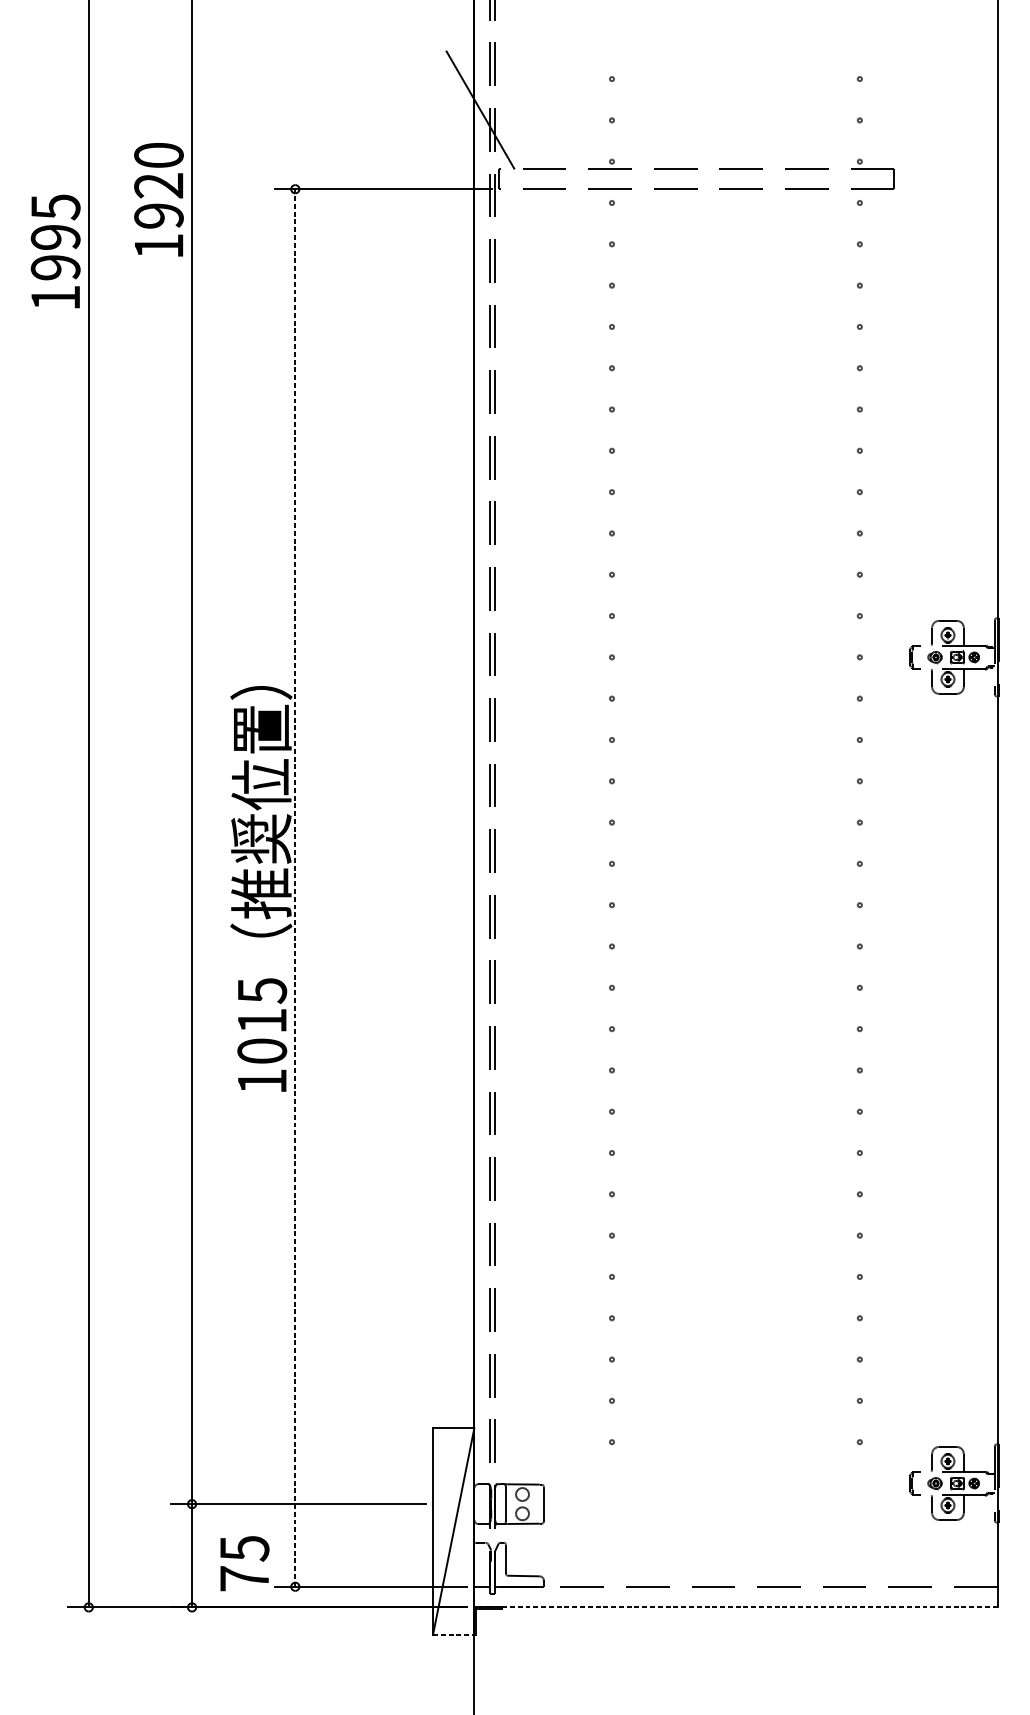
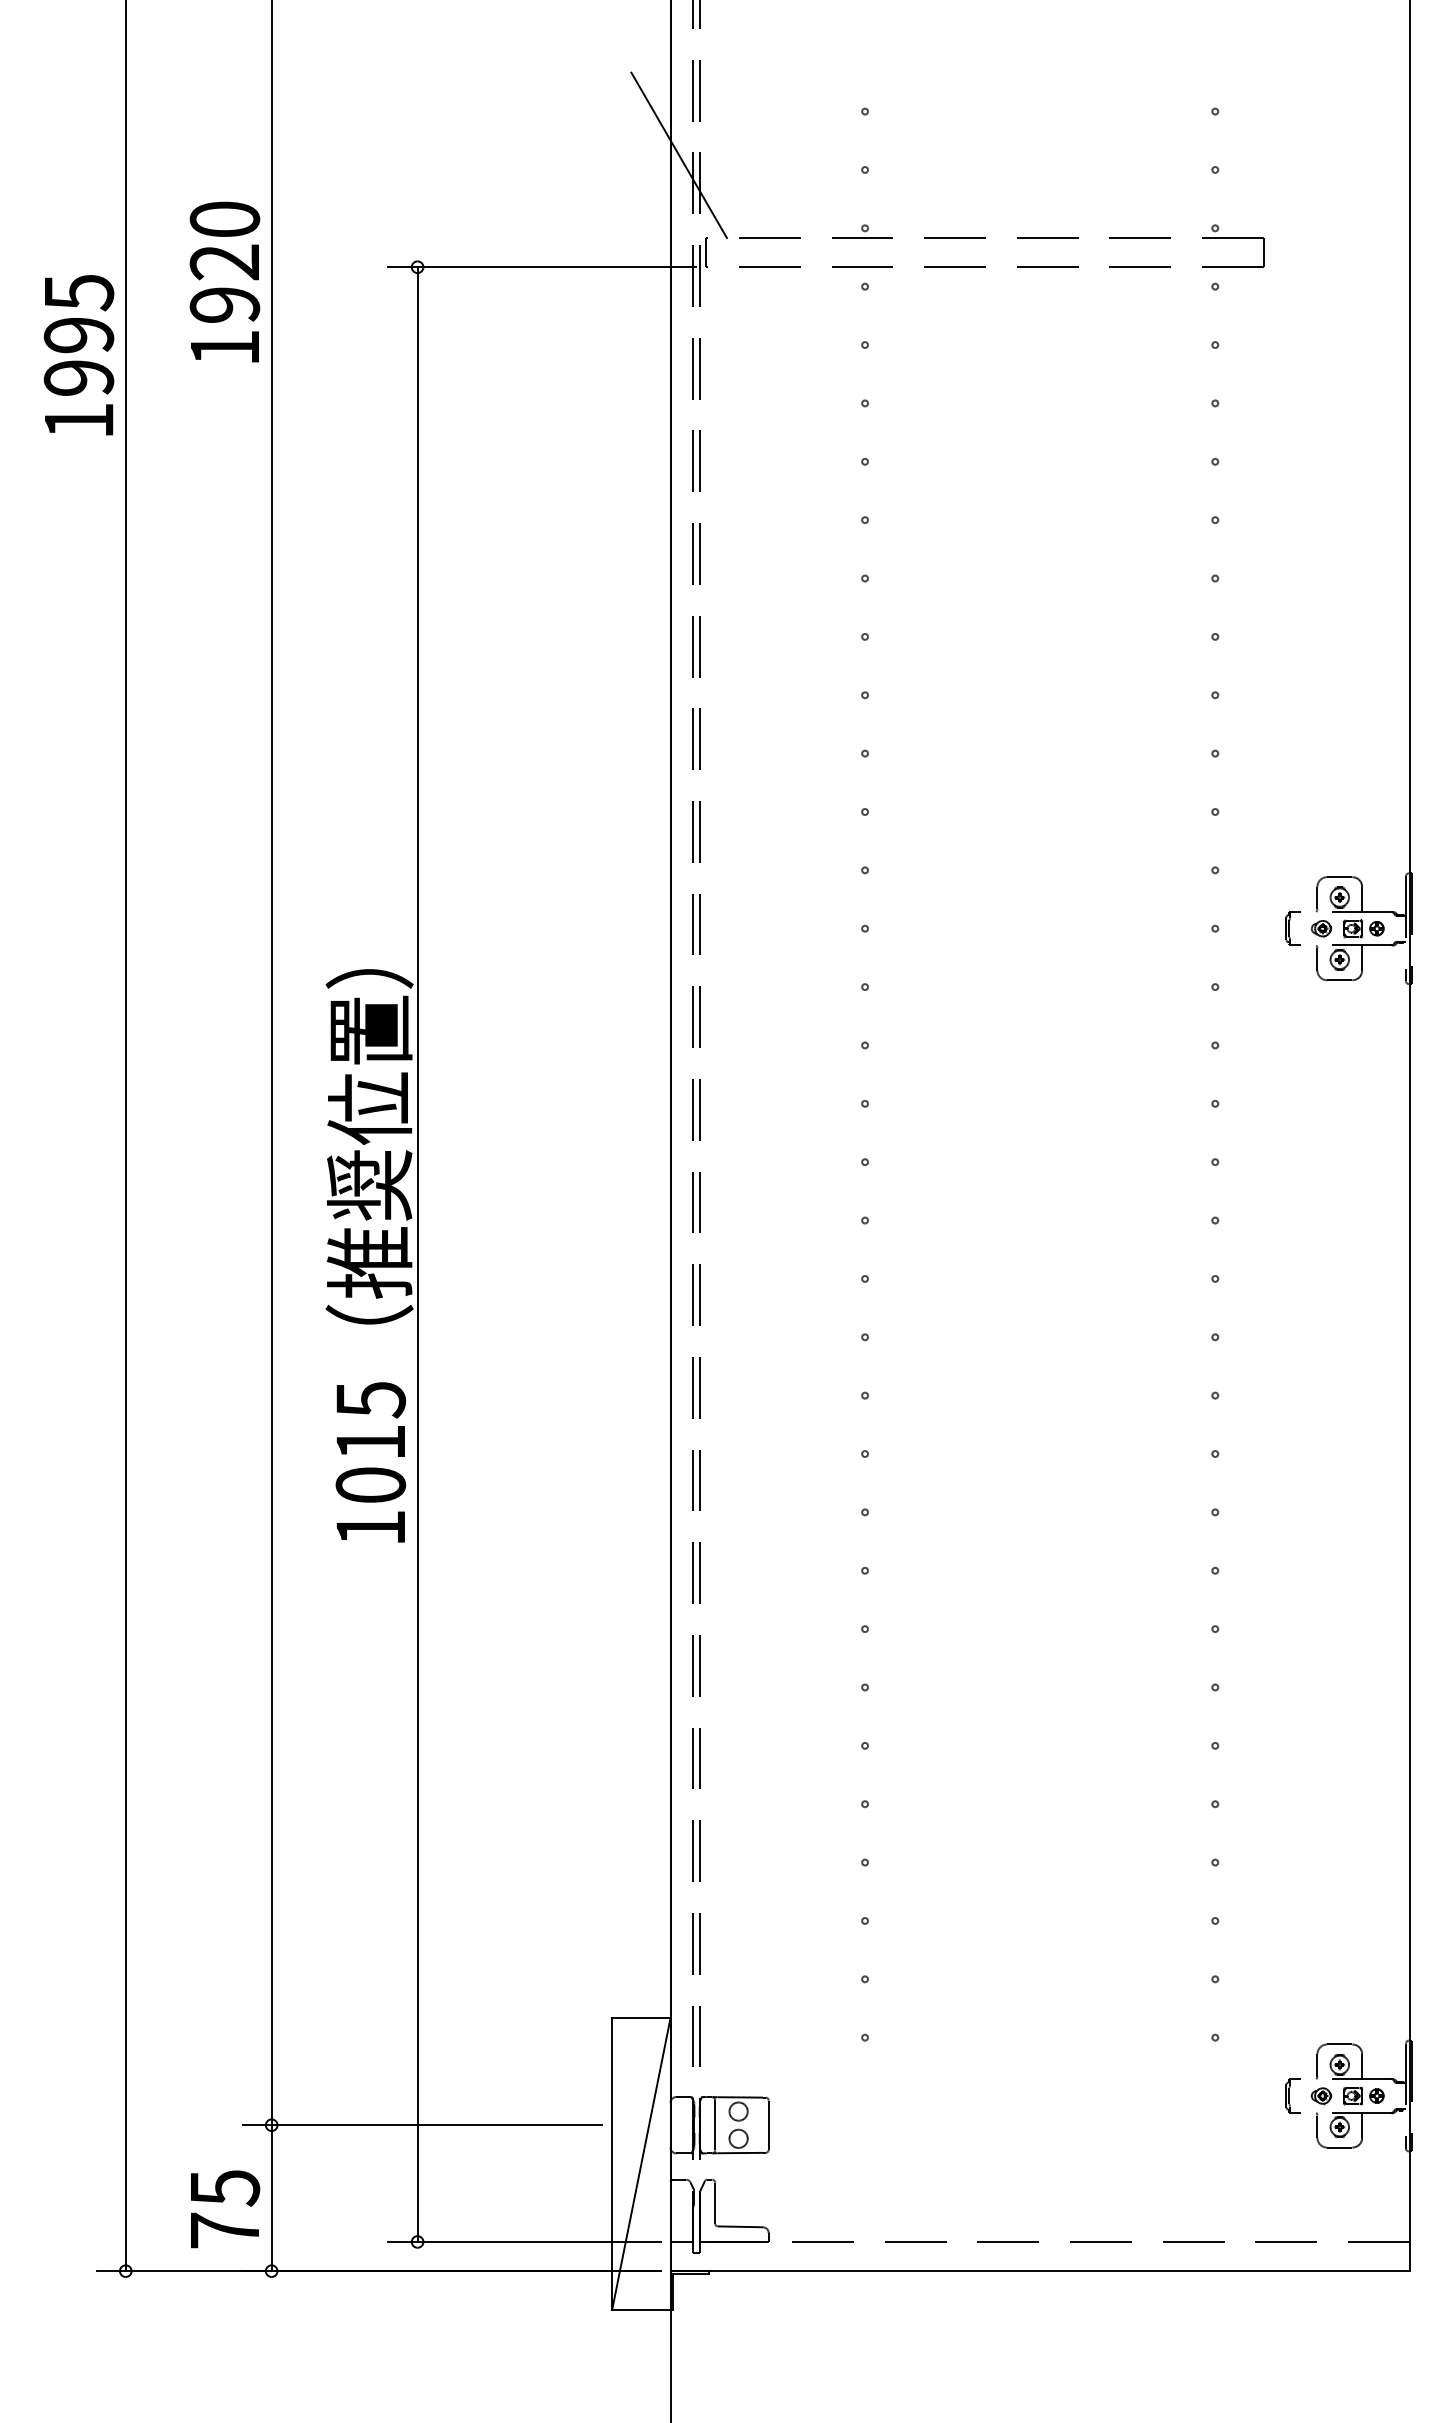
line: (295, 887) -> (417, 1254), dashed -> solid
text: (245, 1563) -> (225, 2209), moved
line: (736, 1607) -> (1040, 2271), dashed -> solid
line: (453, 1635) -> (641, 2310), dashed -> solid

